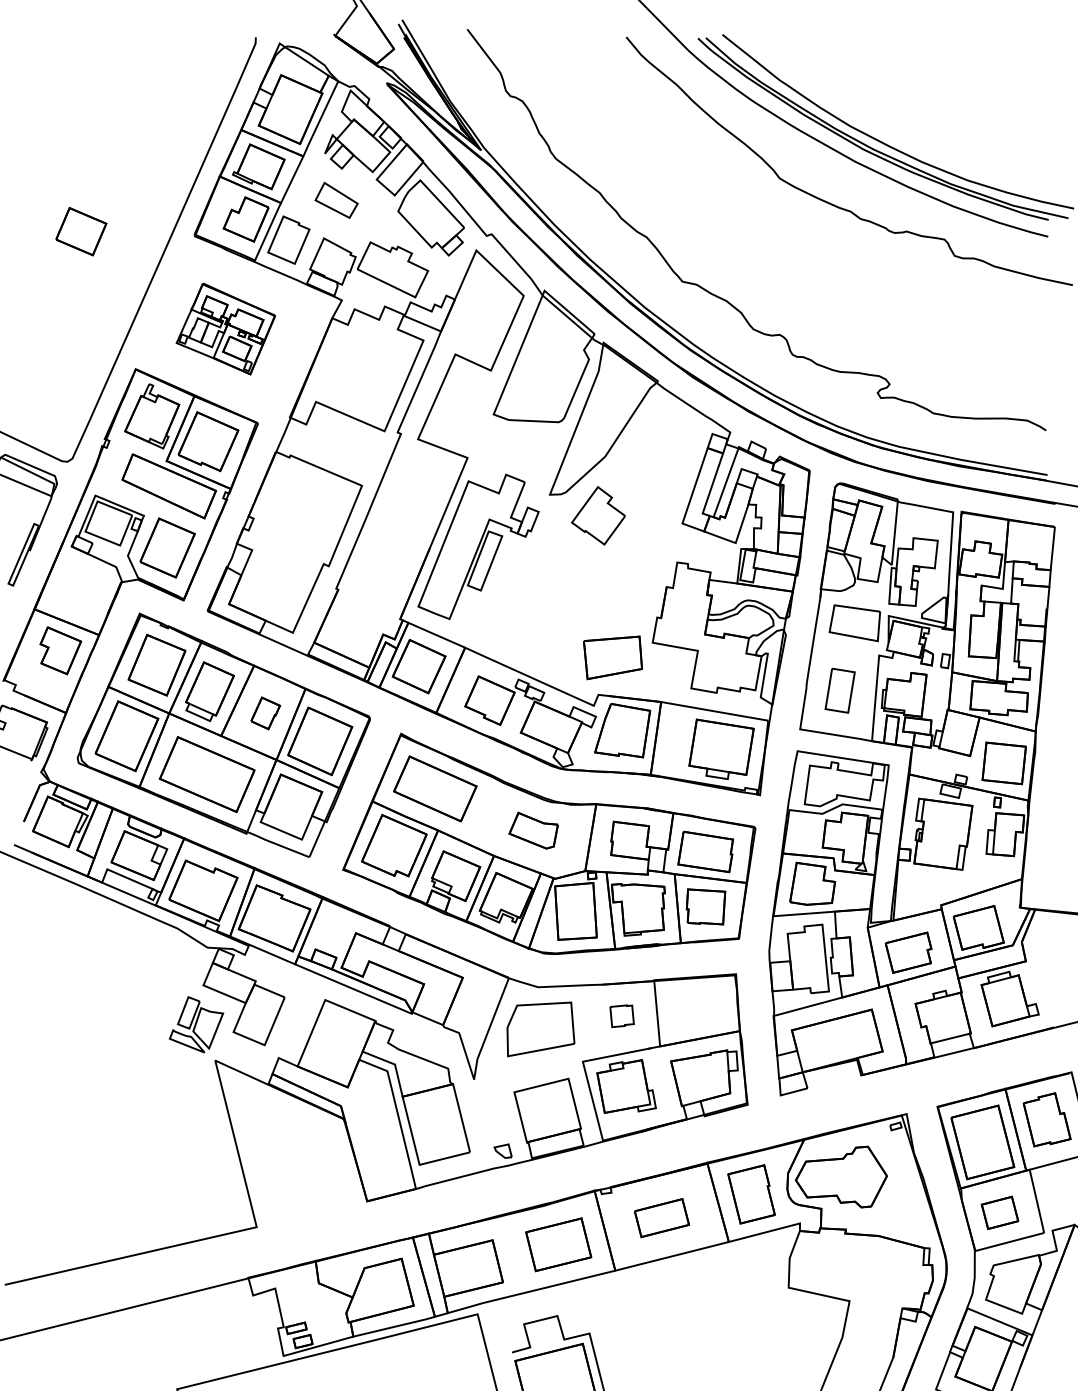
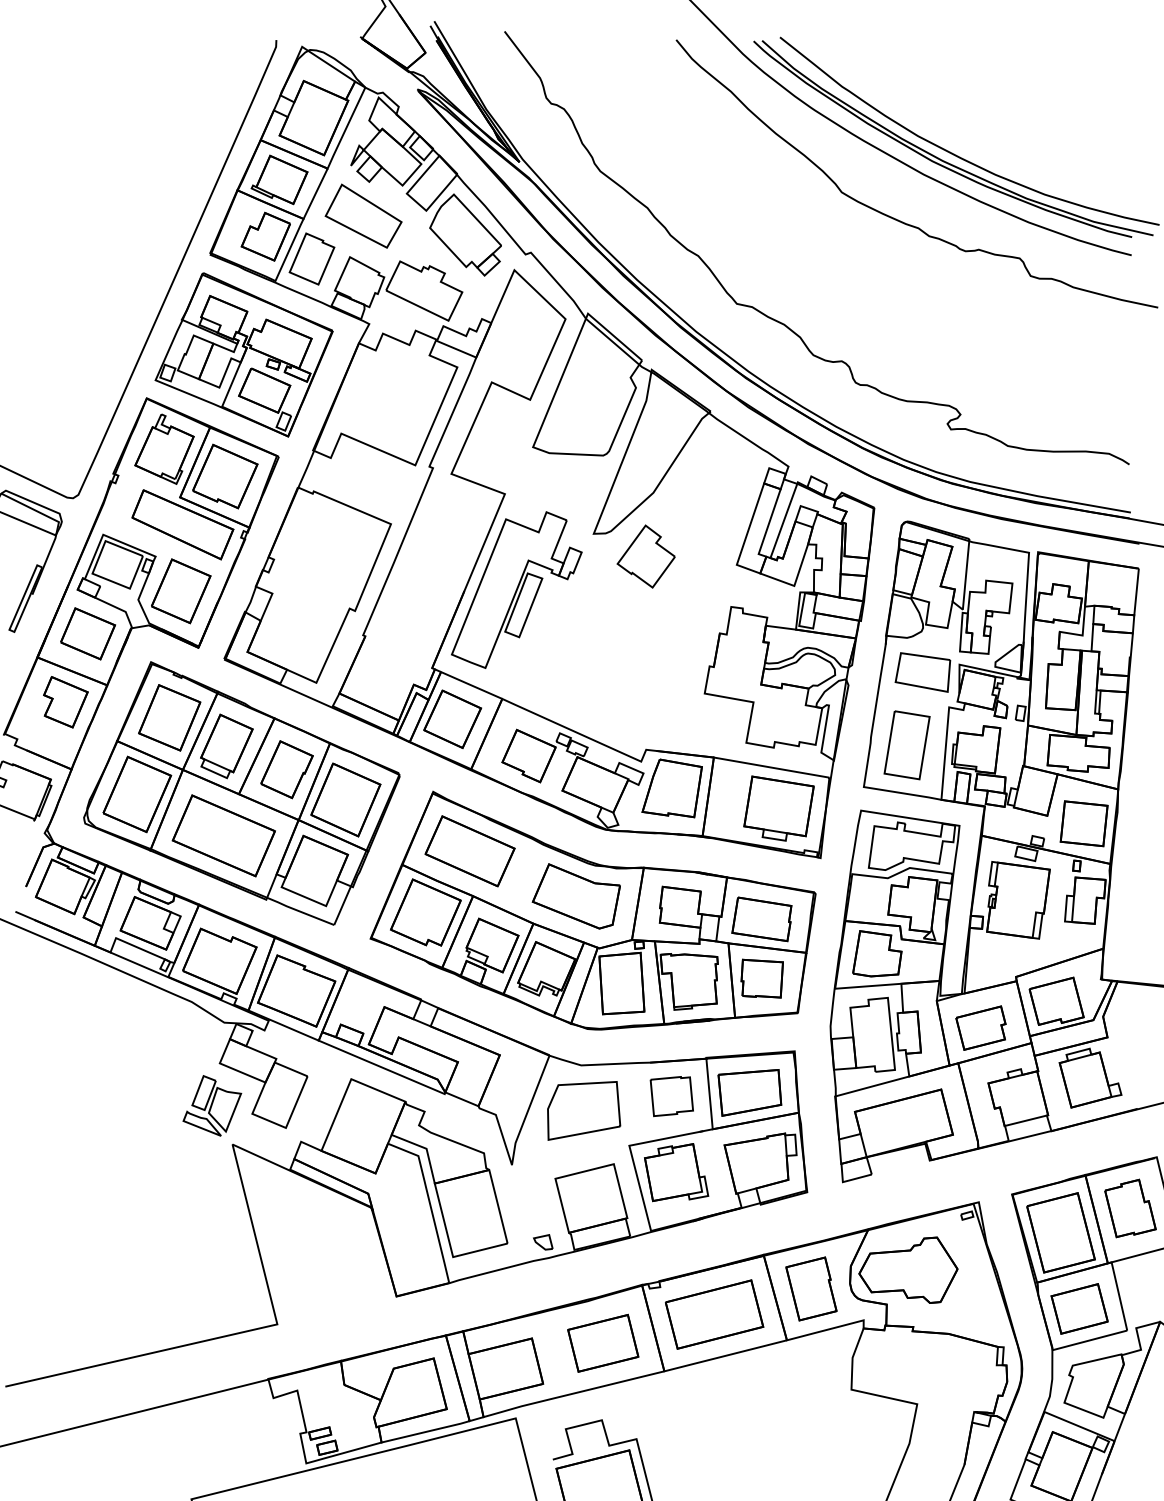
part: (336, 199) -> (363, 215), size x1.67
part: (81, 231) -> (88, 633), moved
part: (225, 328) -> (243, 354), size x1.67
part: (612, 657) -> (749, 1092), moved
part: (839, 690) -> (906, 745), size x1.43
part: (265, 713) -> (286, 769), size x1.67
part: (532, 830) -> (575, 896), size x1.67
part: (621, 1016) -> (671, 1096), size x1.67
part: (999, 1212) -> (1079, 1308), size x1.43
part: (661, 1218) -> (714, 1314), size x1.67

